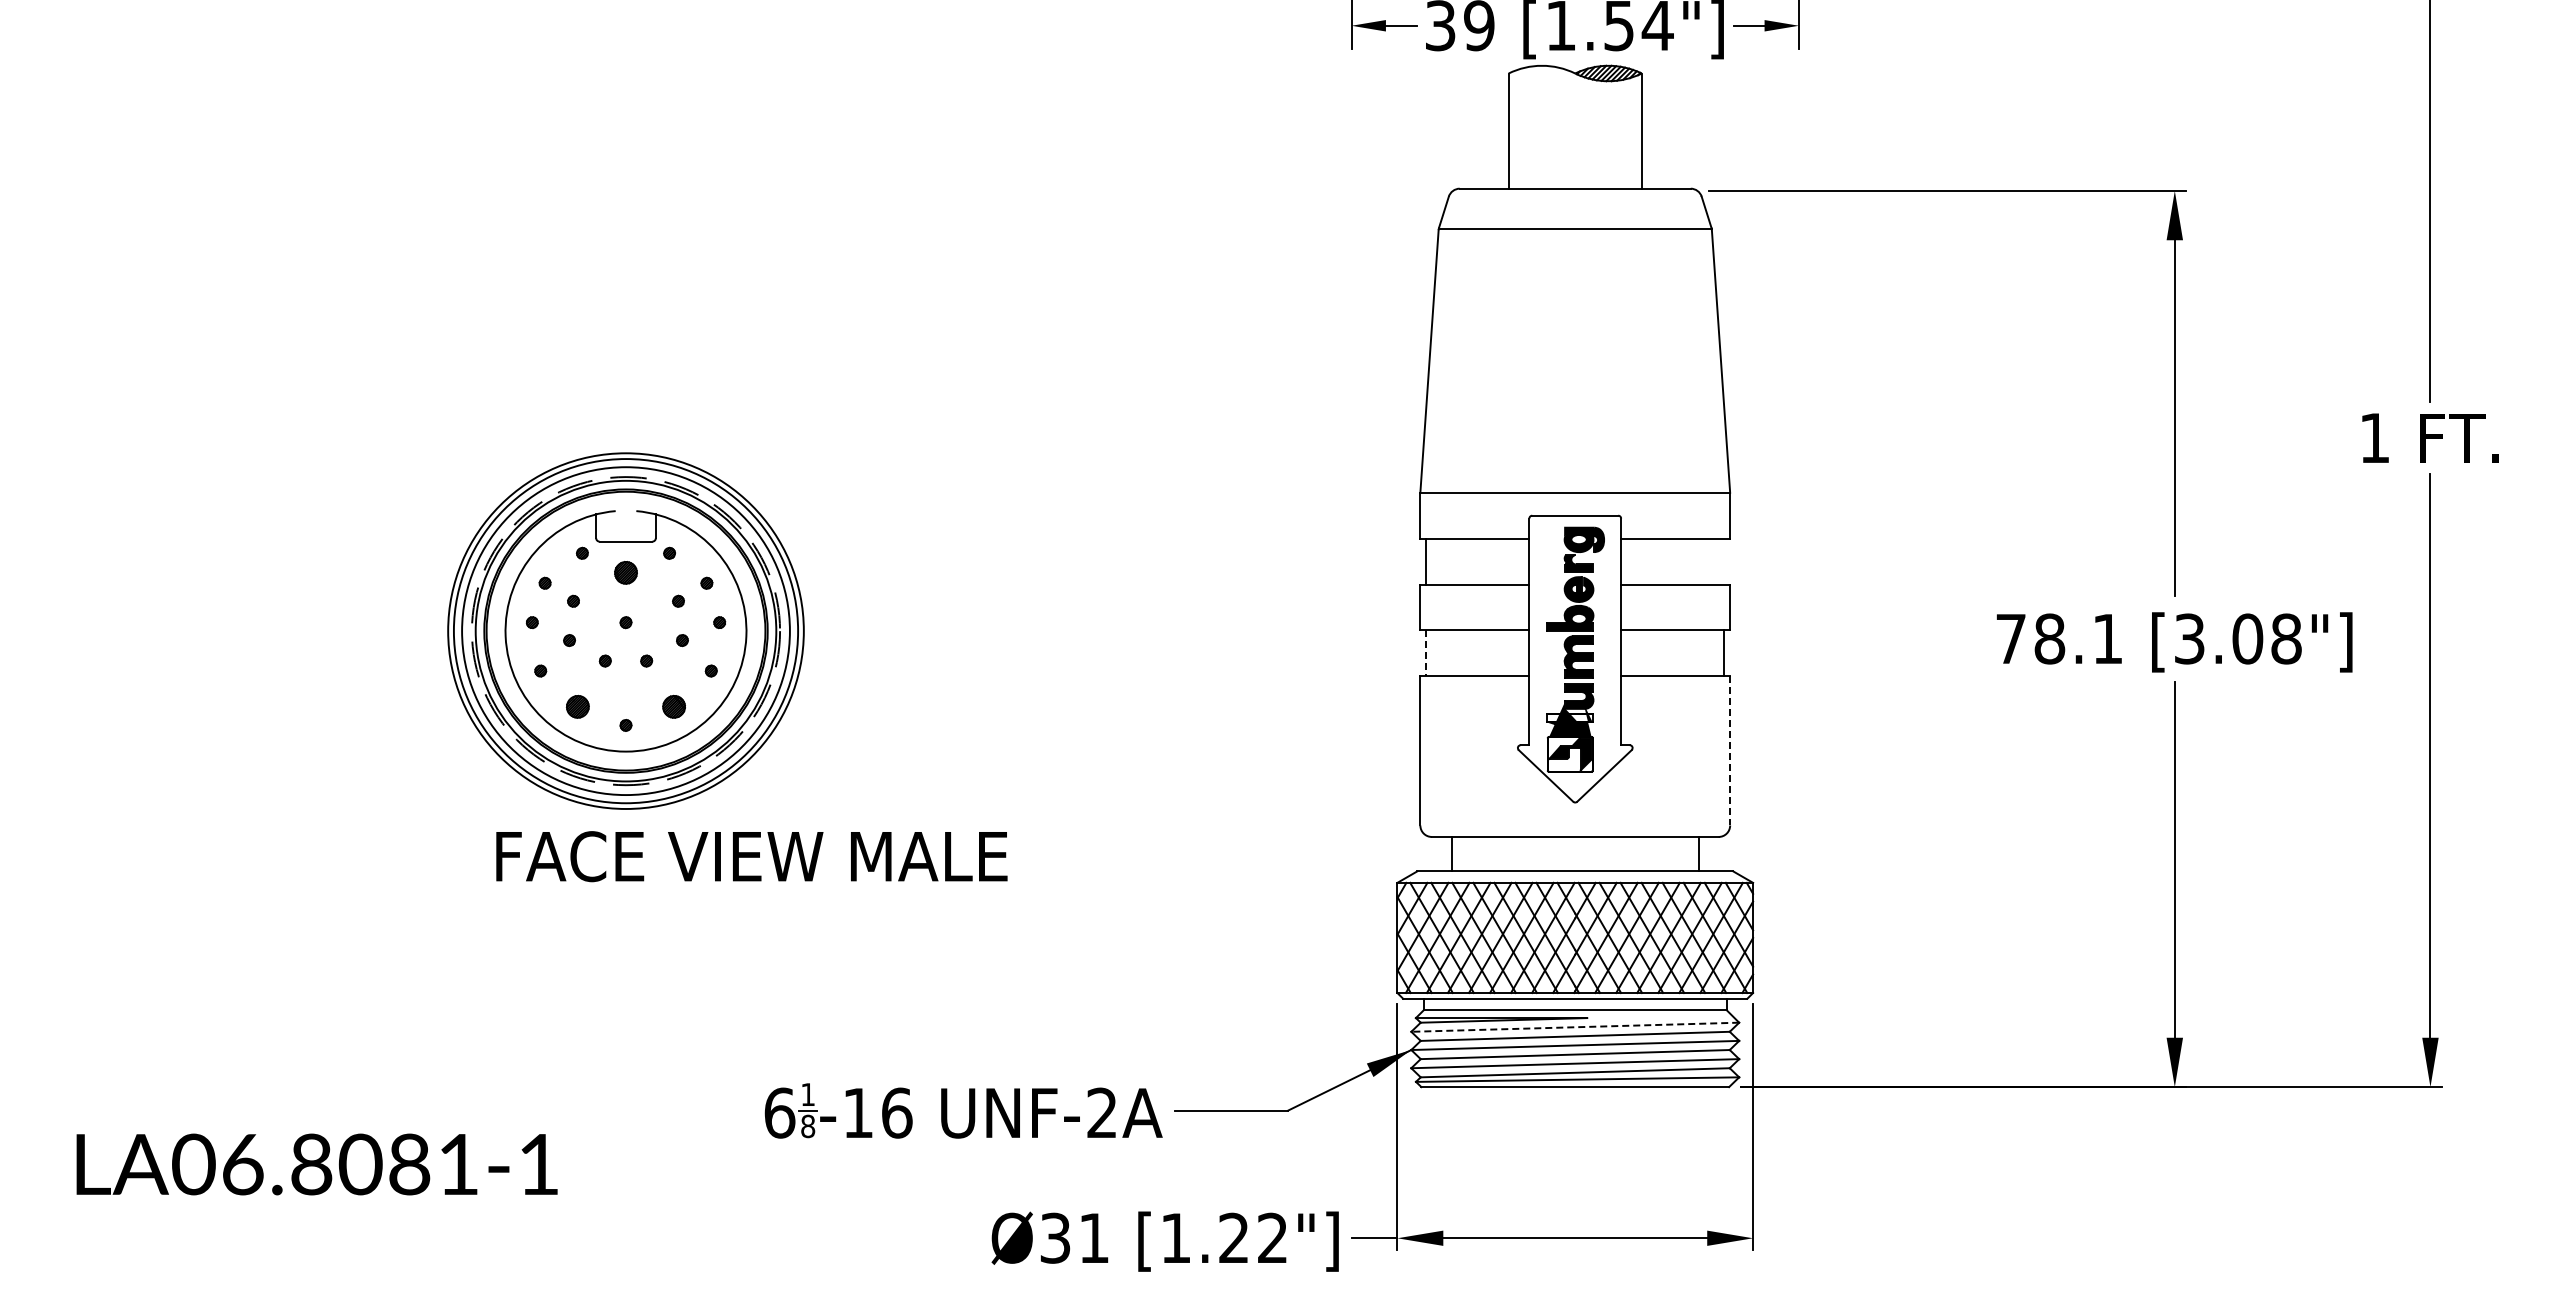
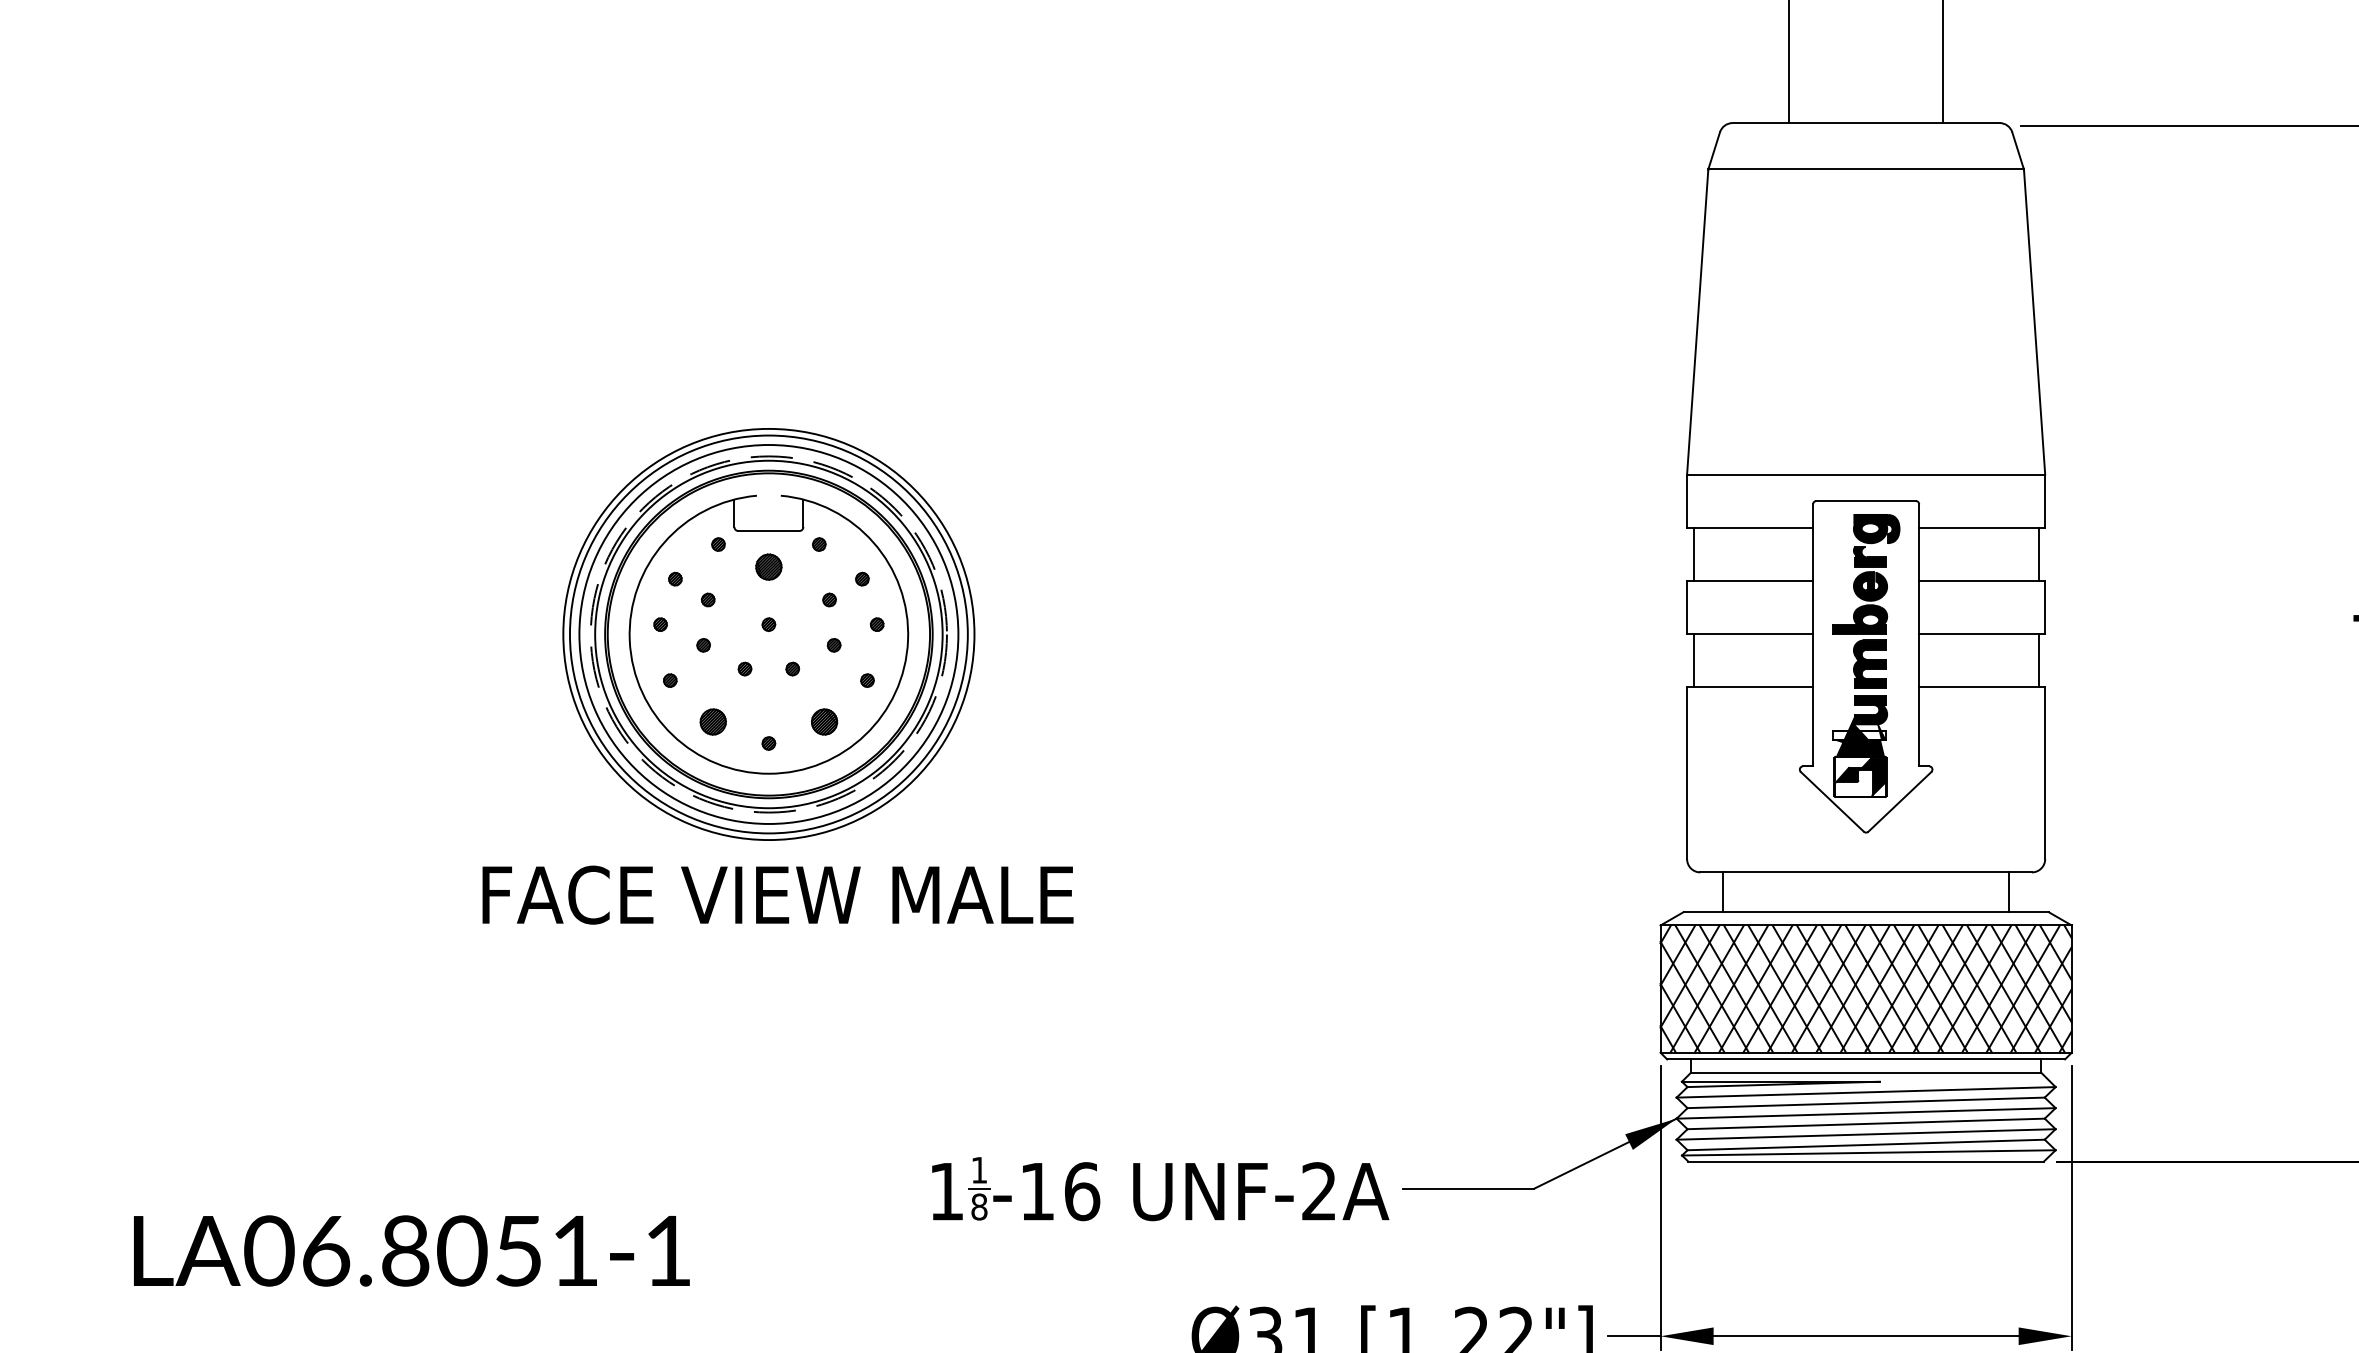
line: (1724, 561) -> (2038, 553), added
line: (1426, 653) -> (1694, 660), dashed -> solid
line: (1730, 750) -> (2045, 772), dashed -> solid
text: (751, 856) -> (777, 894), moved
line: (1575, 1027) -> (1866, 1092), dashed -> solid
text: (779, 1112) -> (946, 1190), 6 -> 1
text: (409, 1164) -> (518, 1250), LA06.8081-1 -> LA06.8051-1

